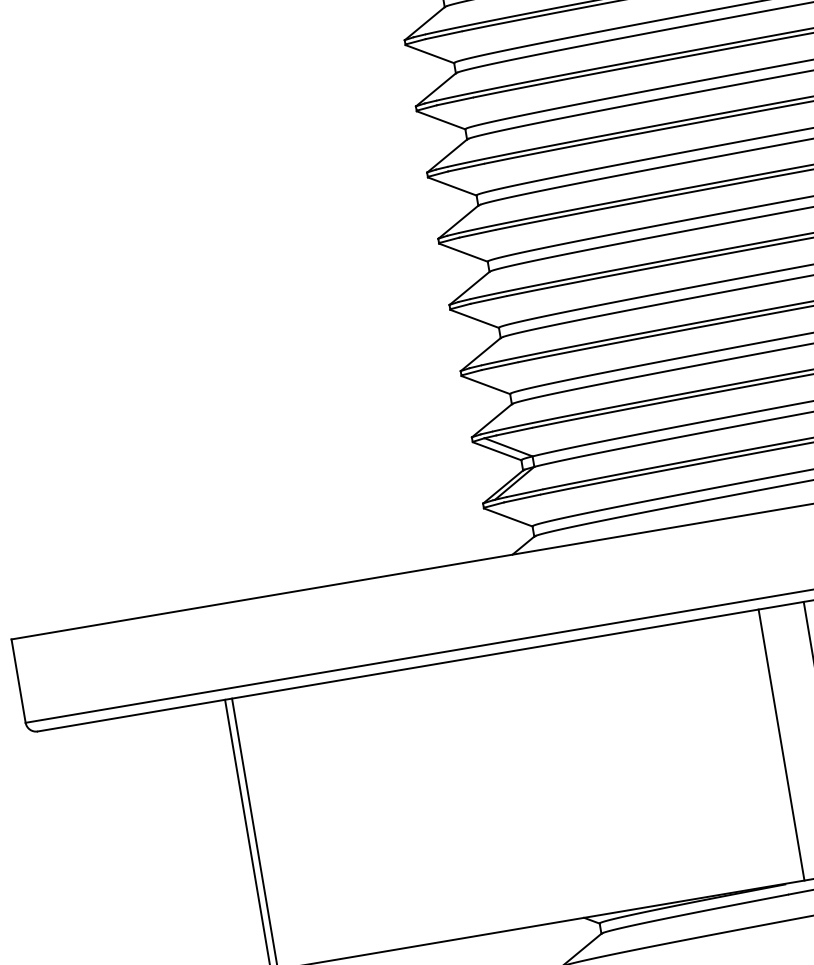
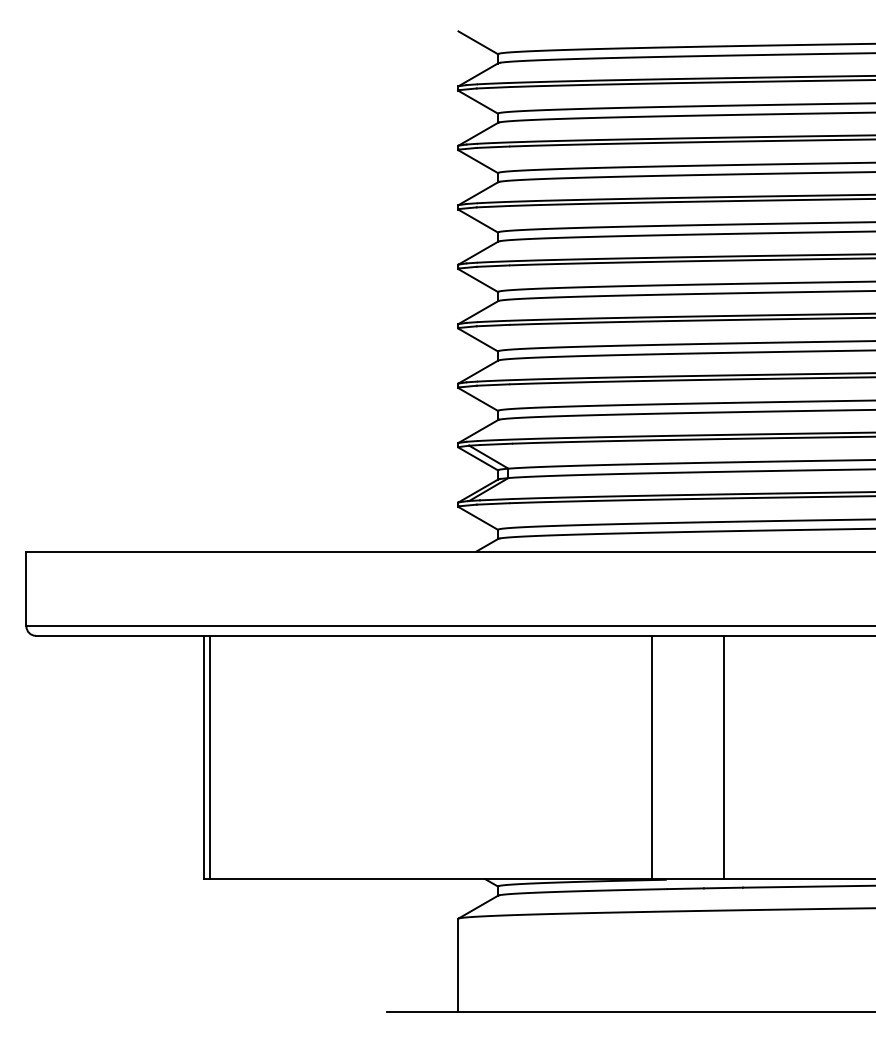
line: (781, 744) -> (652, 757), moved

